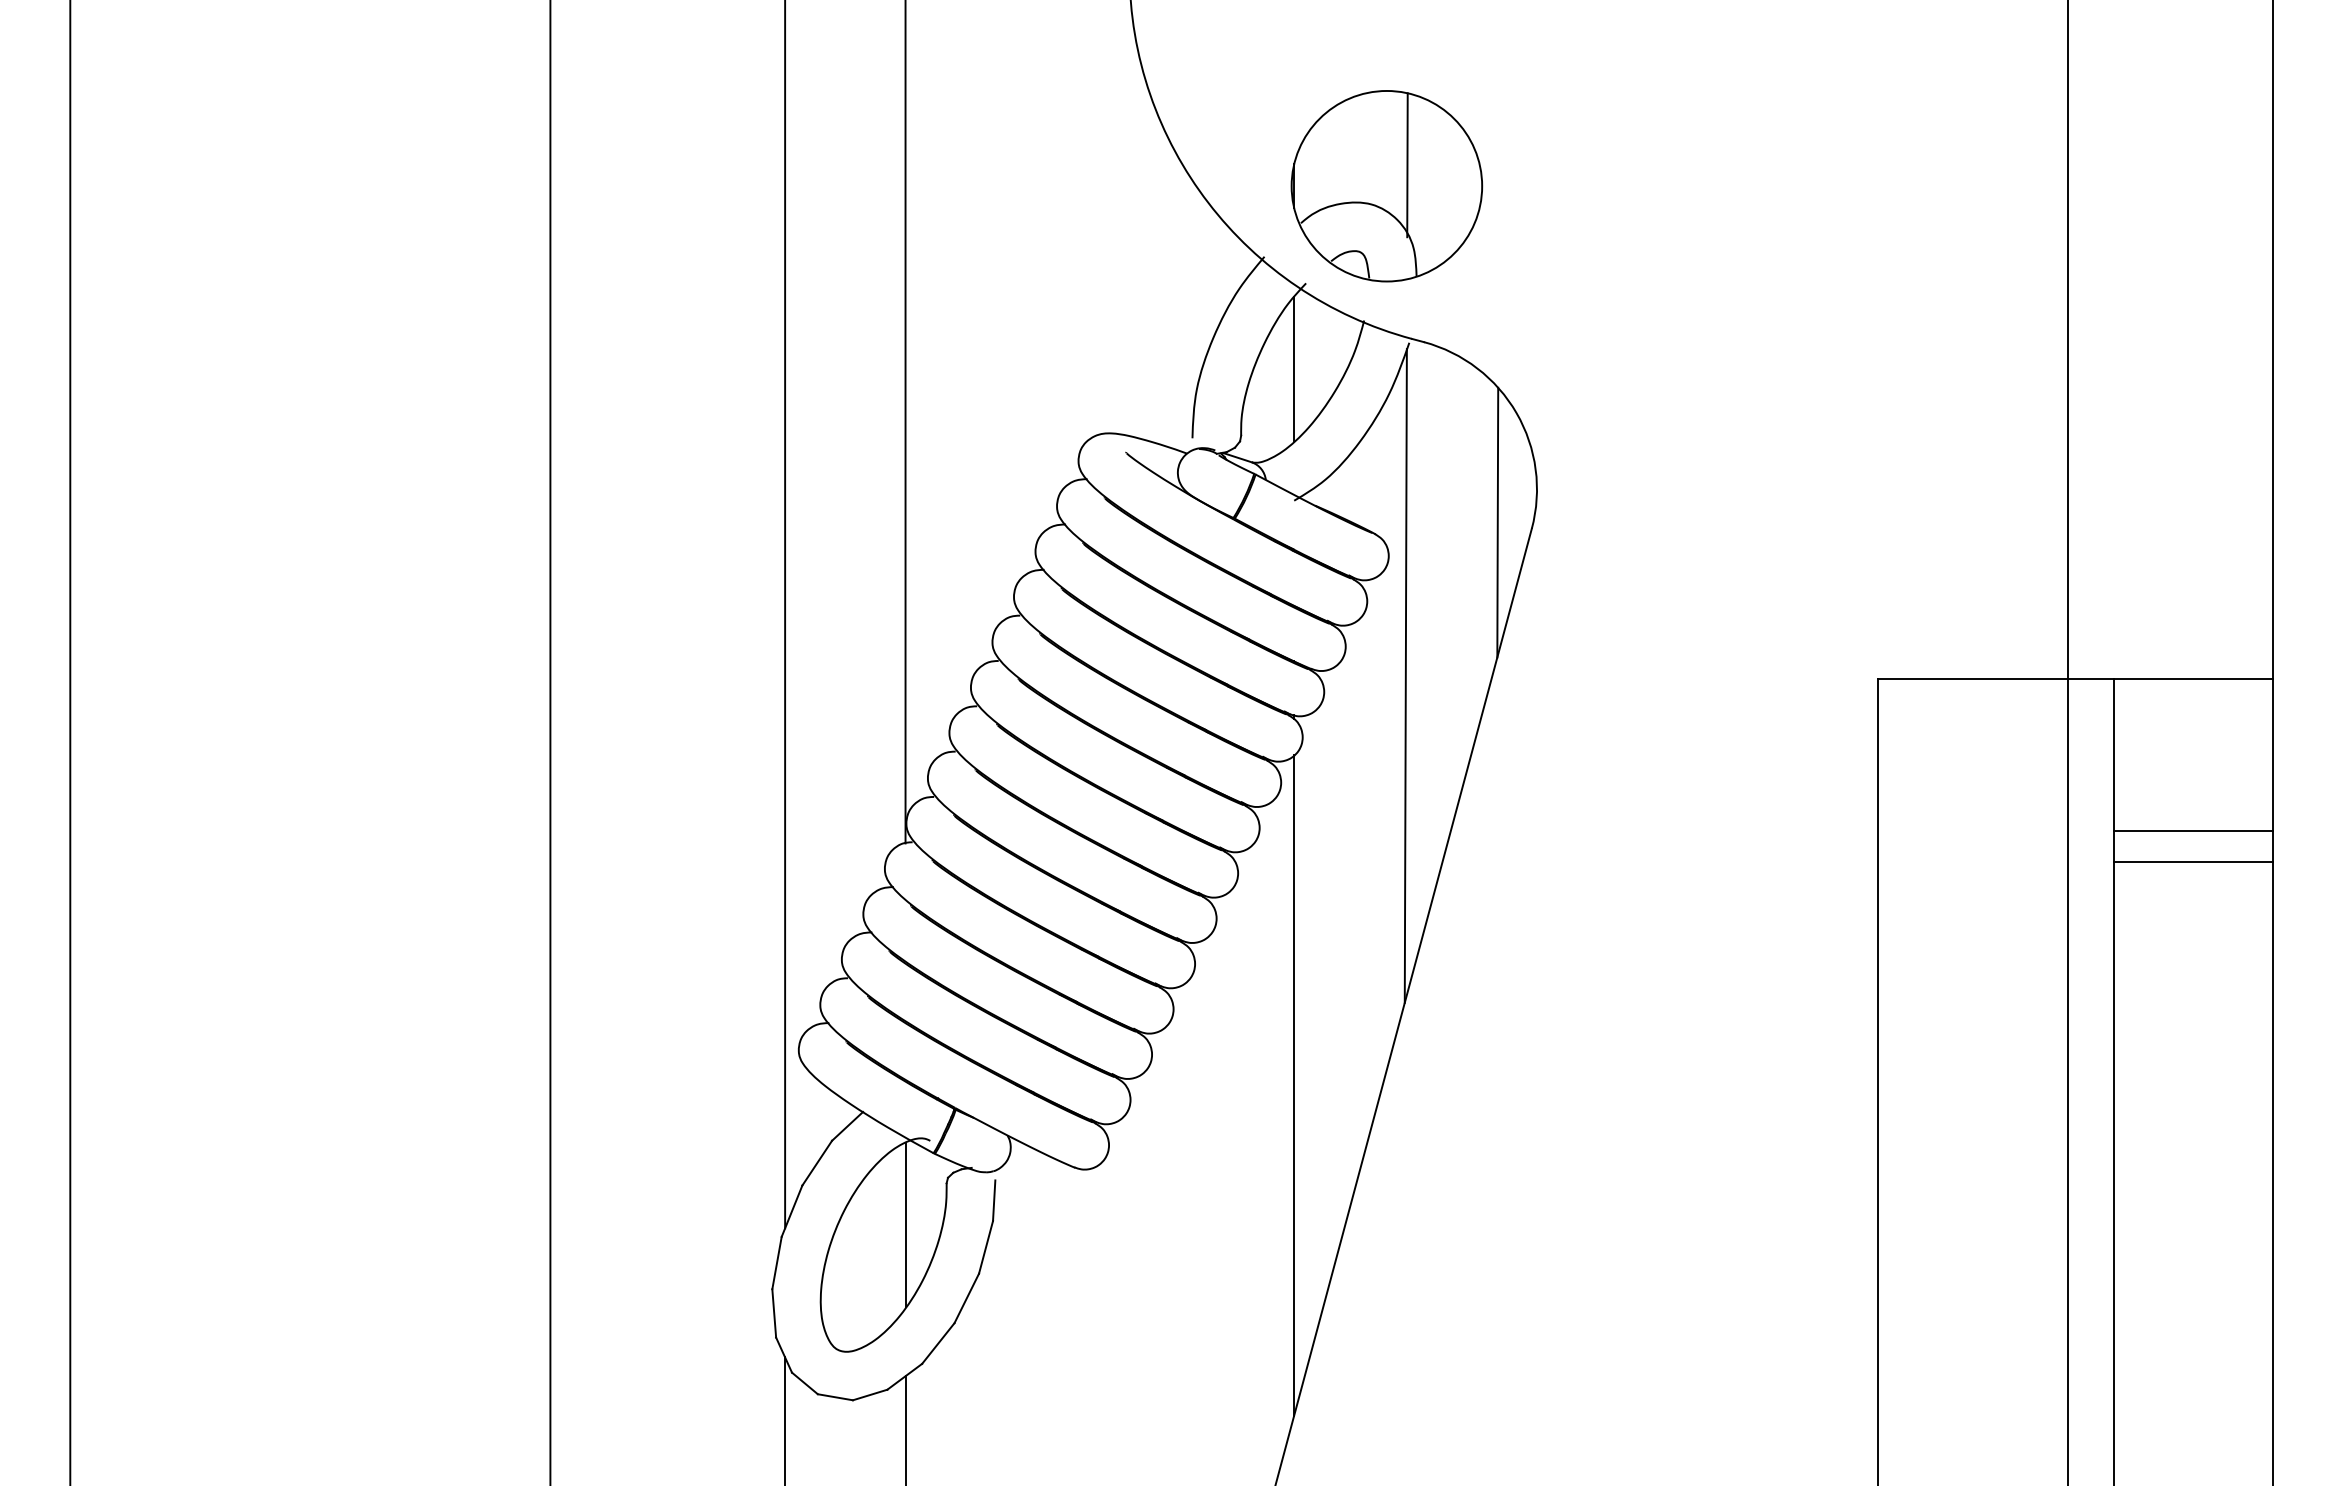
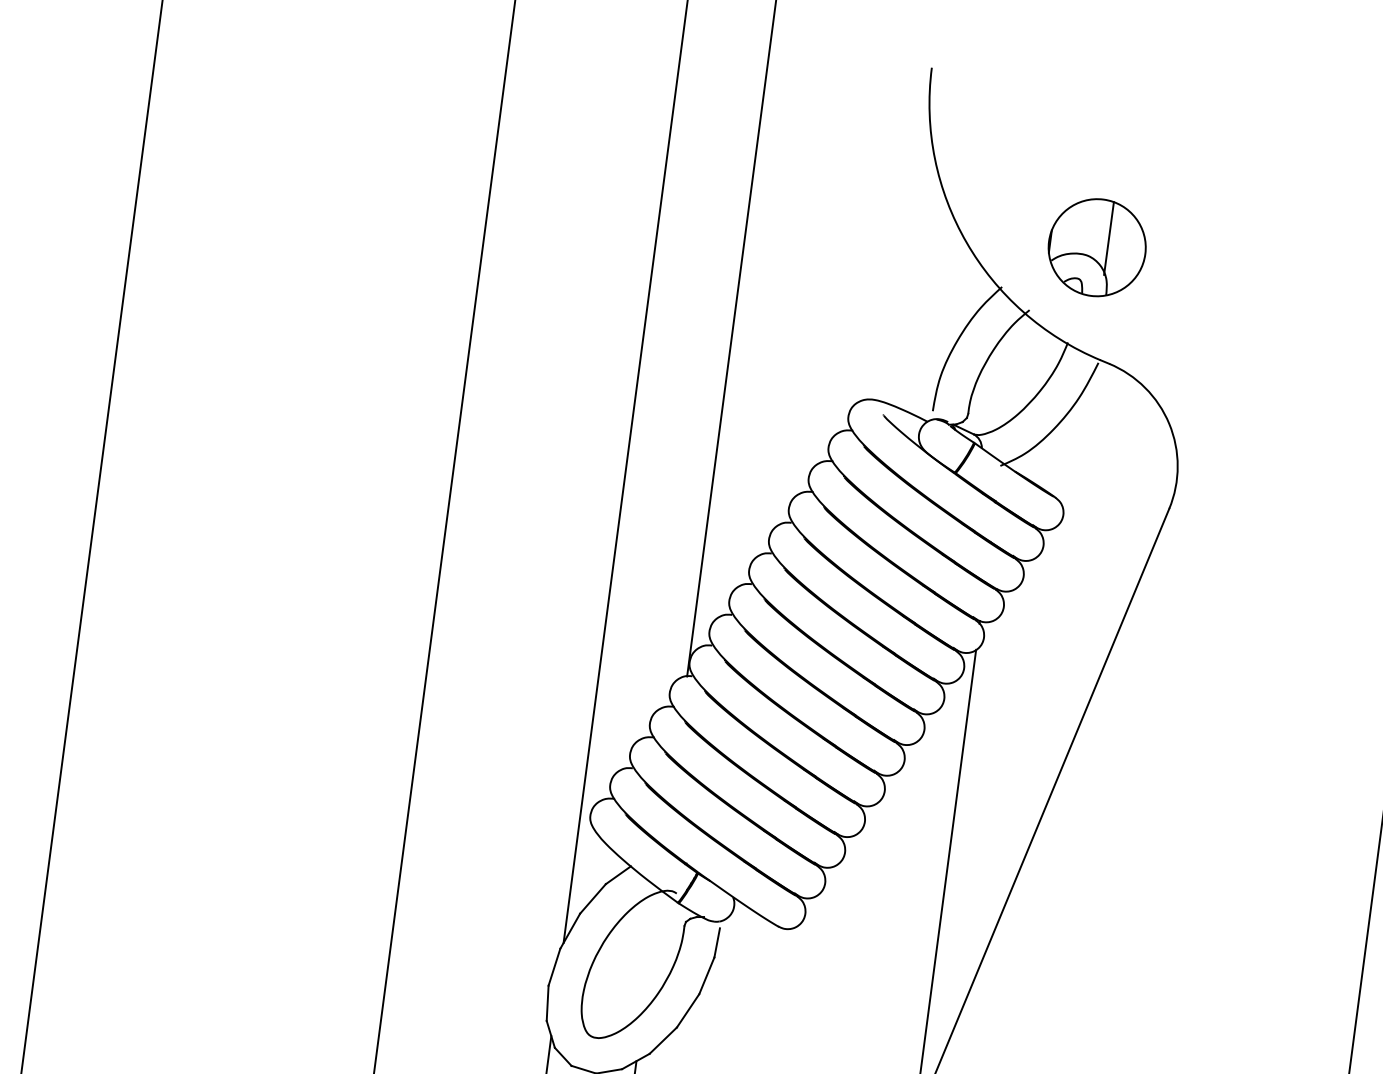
part: (1386, 186) -> (1096, 247), size x0.7
line: (1294, 368) -> (1013, 370), removed
line: (1497, 522) -> (1145, 501), removed
line: (1405, 675) -> (1064, 602), removed
line: (905, 1225) -> (650, 952), removed

